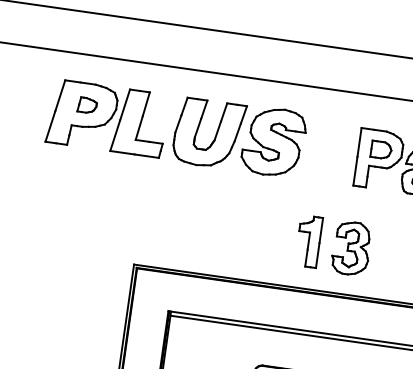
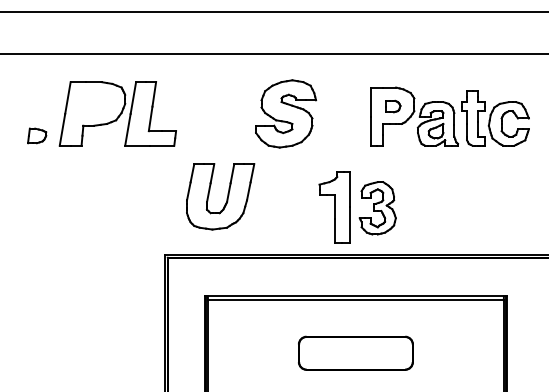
part: (87, 105) -> (37, 135), moved
part: (214, 136) -> (226, 198), moved
part: (381, 149) -> (393, 106), size x0.7
part: (307, 241) -> (333, 207), size x1.4

